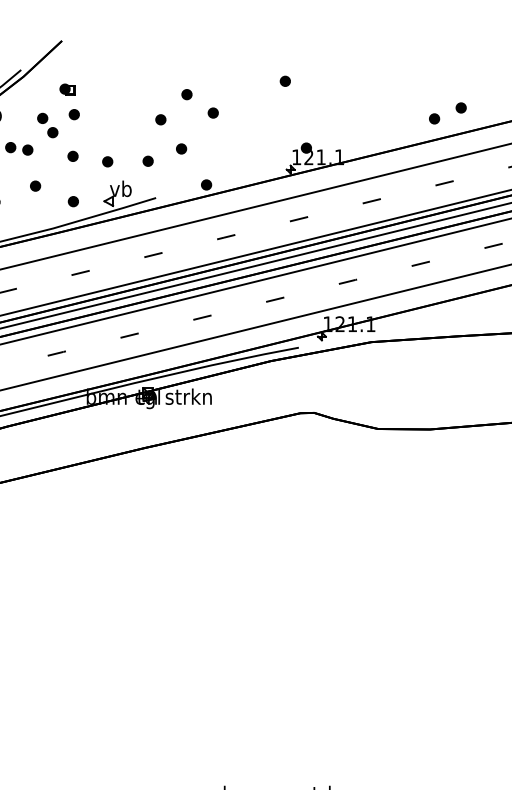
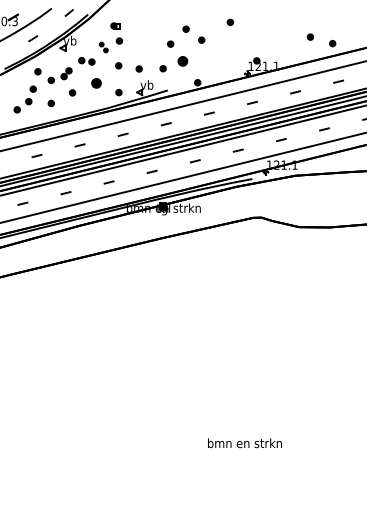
part: (283, 79) -> (229, 21), moved
part: (461, 106) -> (310, 36), moved
part: (47, 125) -> (103, 47), size x0.7
part: (180, 149) -> (182, 61), size x1.6
part: (35, 186) -> (96, 83), size x1.6

